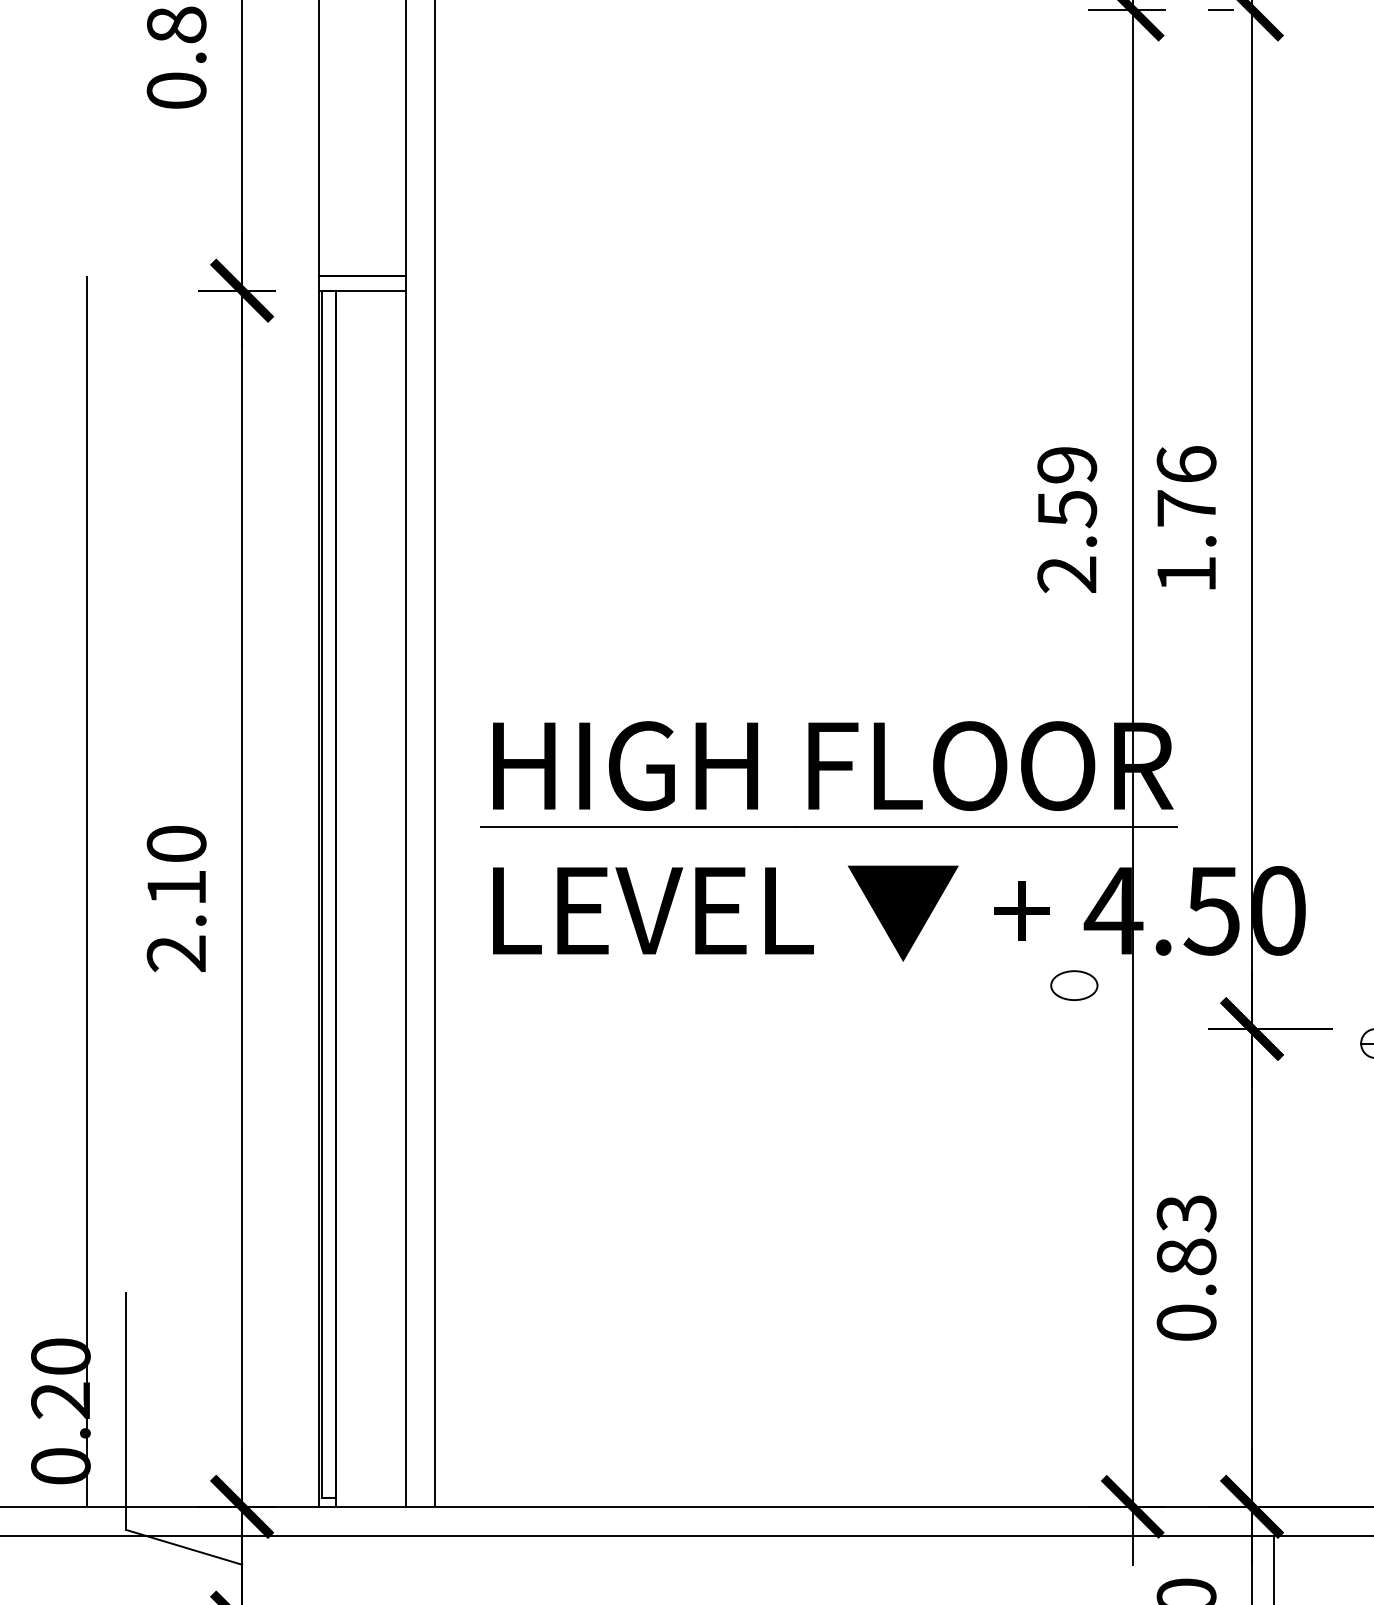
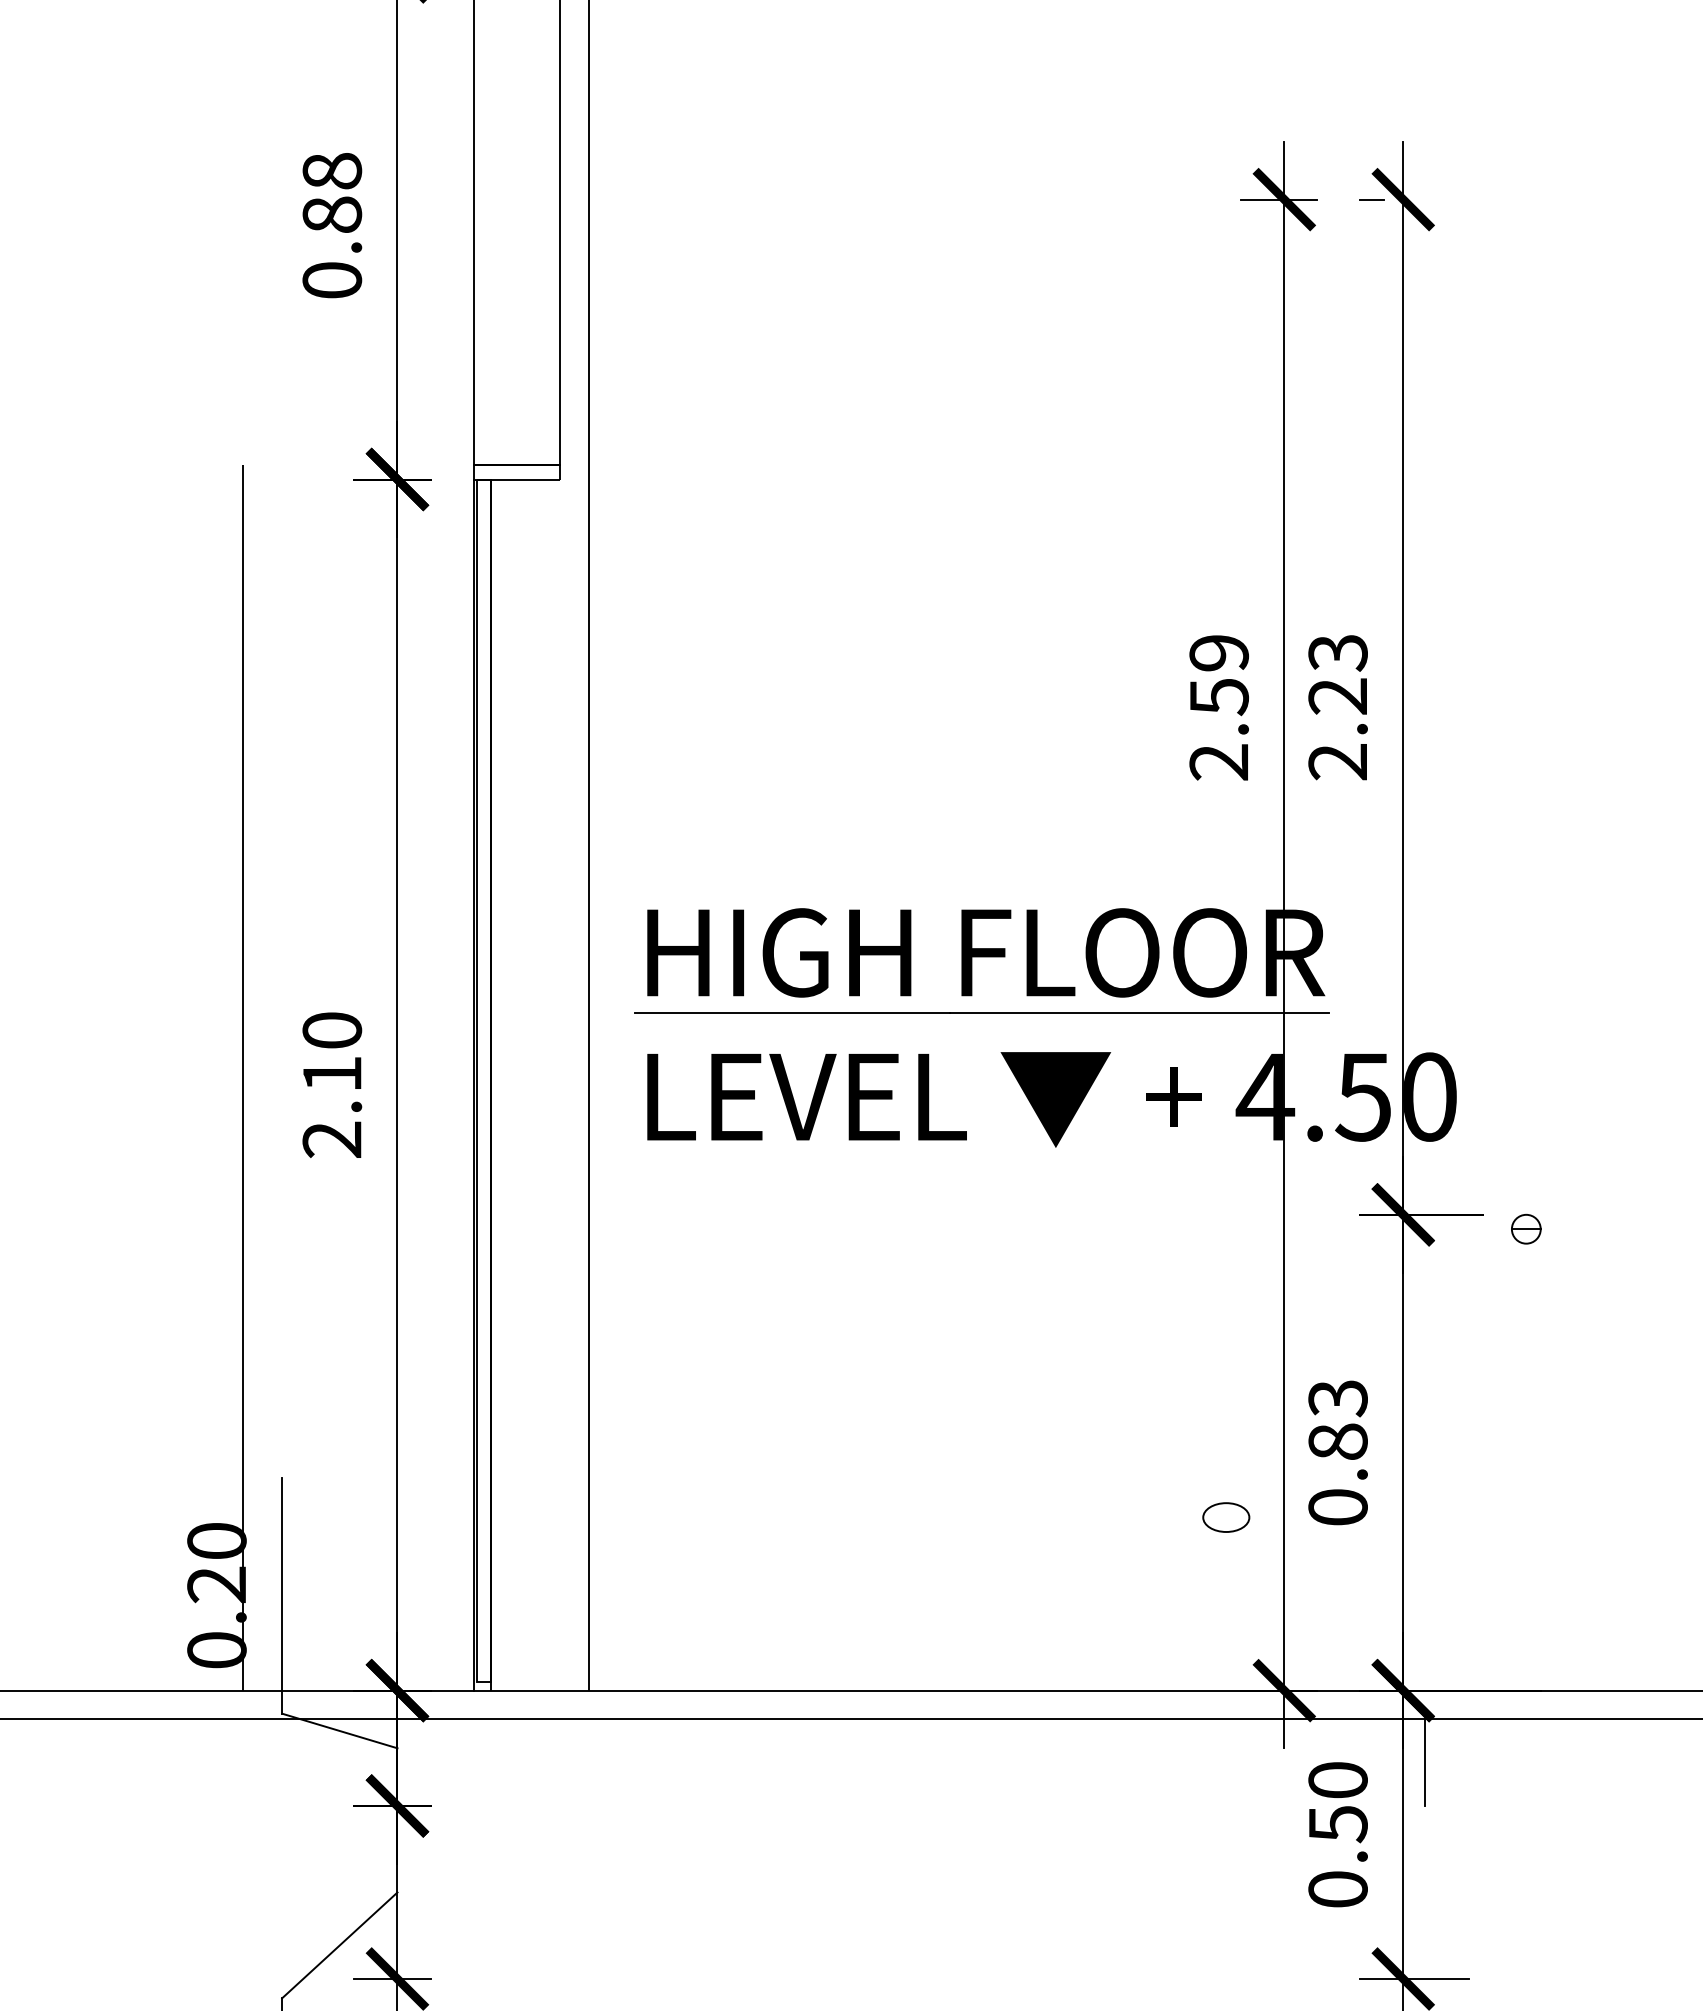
text: (1186, 519) -> (1337, 707), 1.76 -> 2.23
line: (405, 898) -> (560, 1084), removed
part: (1074, 985) -> (1226, 1517), moved

